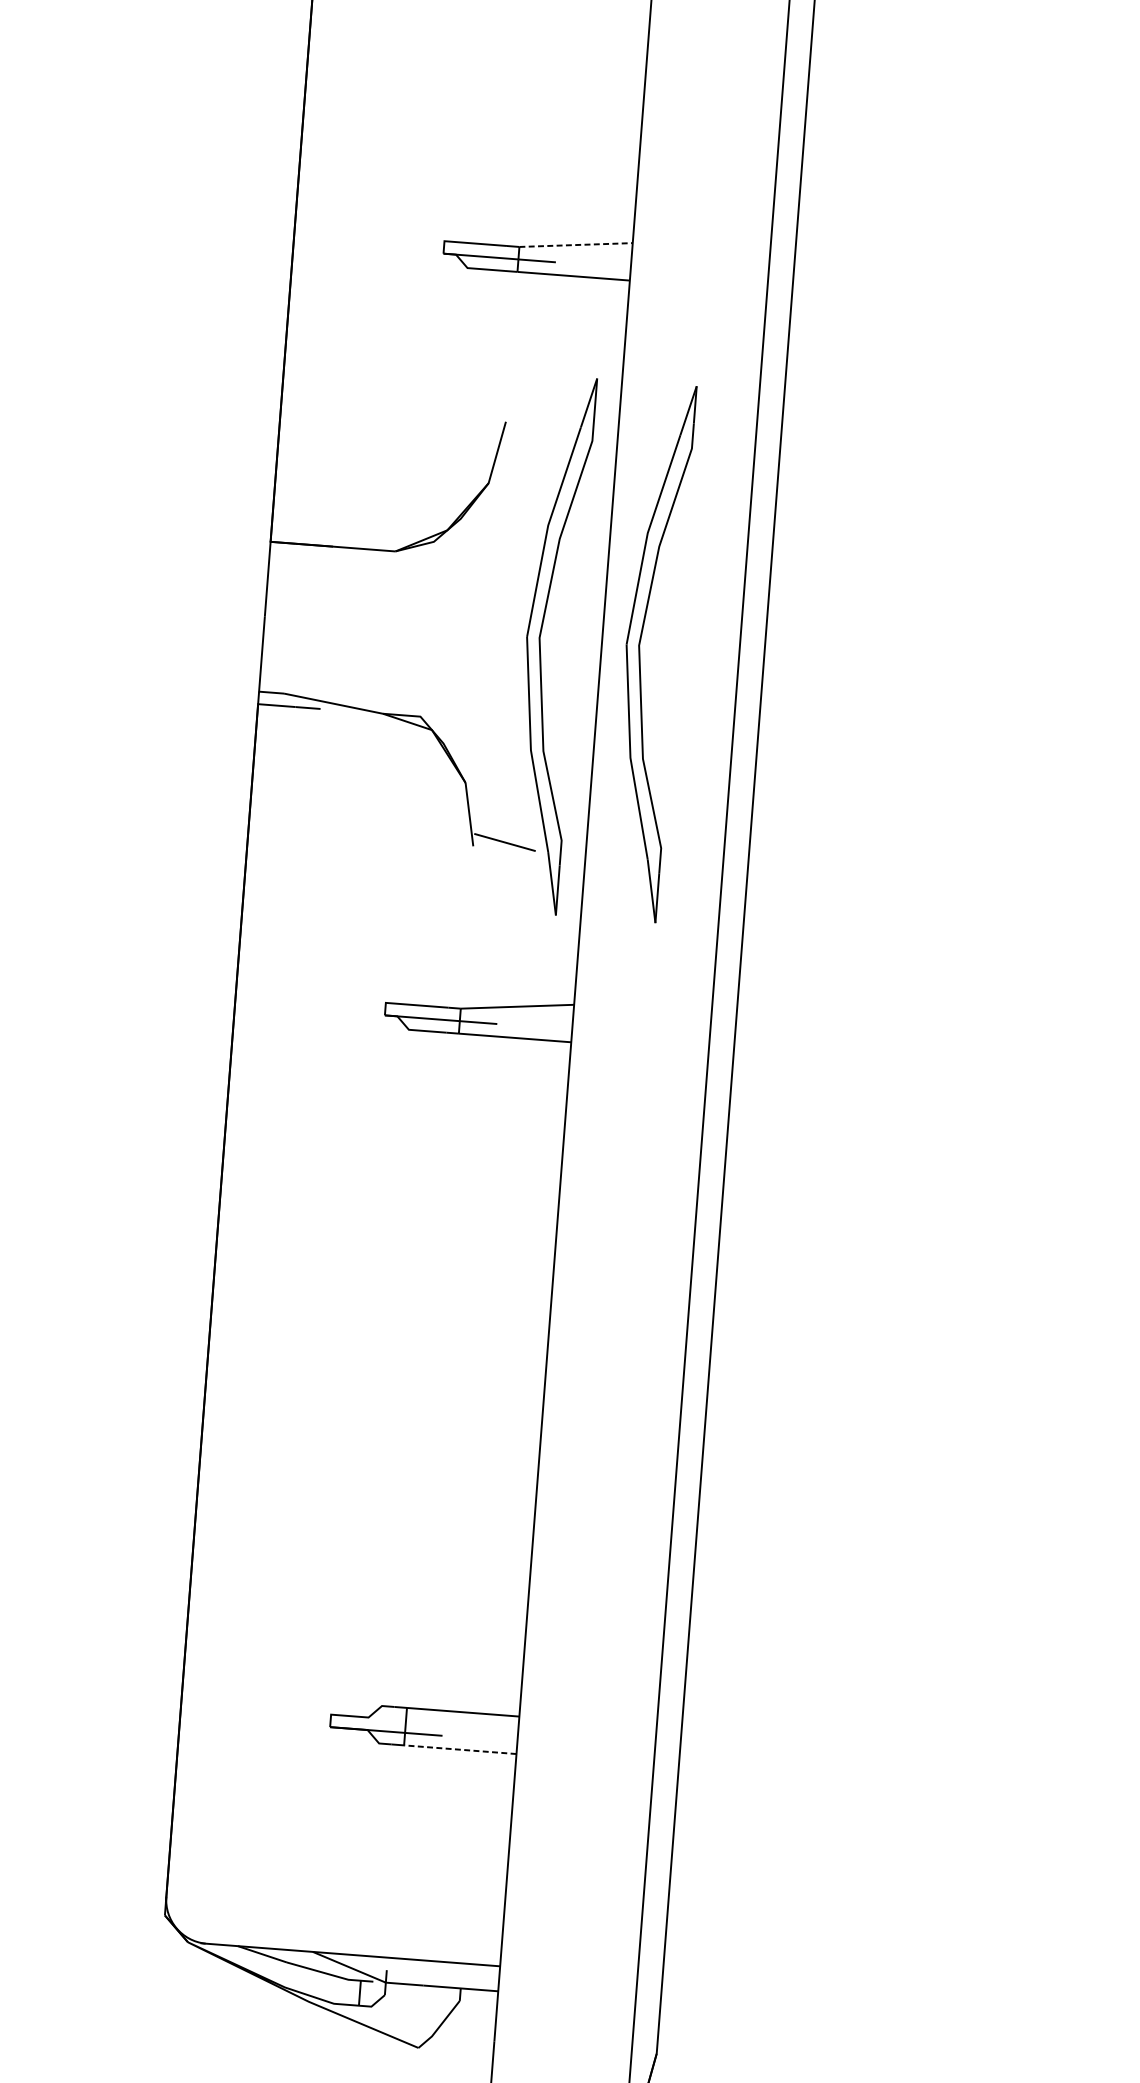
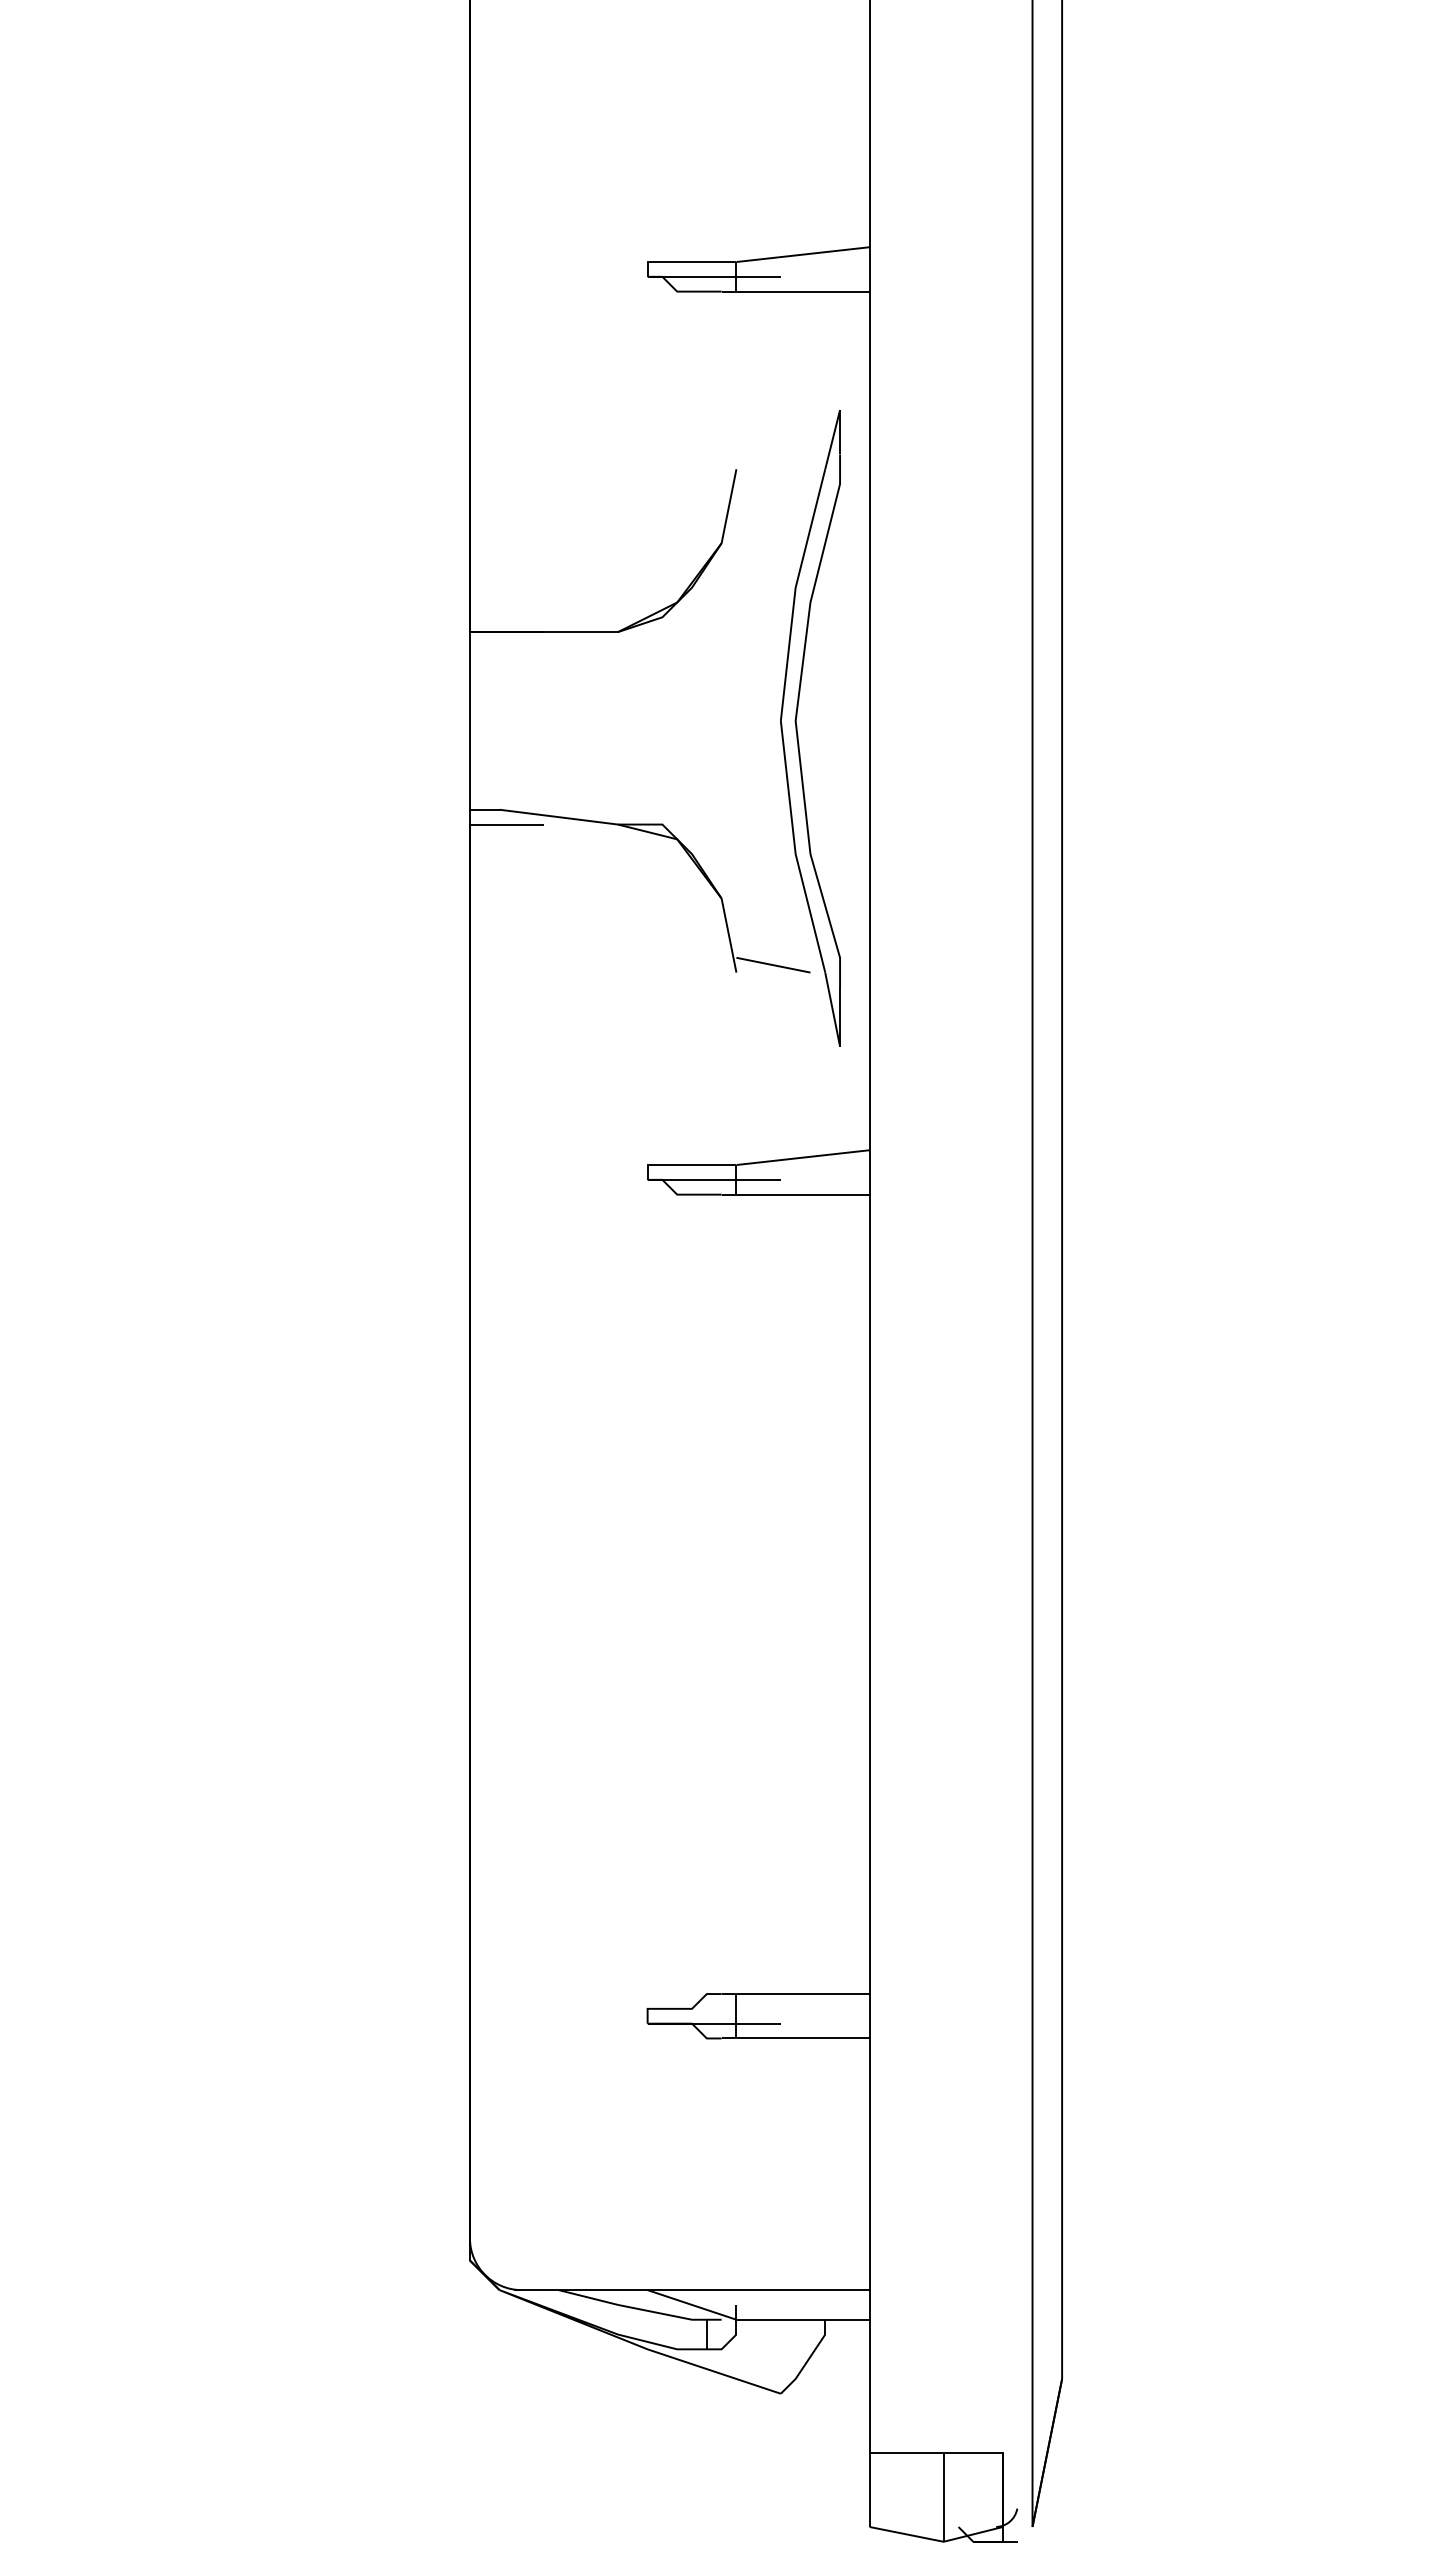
line: (576, 244) -> (803, 254), dashed -> solid
part: (640, 652) -> (915, 728), removed
line: (460, 1749) -> (803, 2038), dashed -> solid

